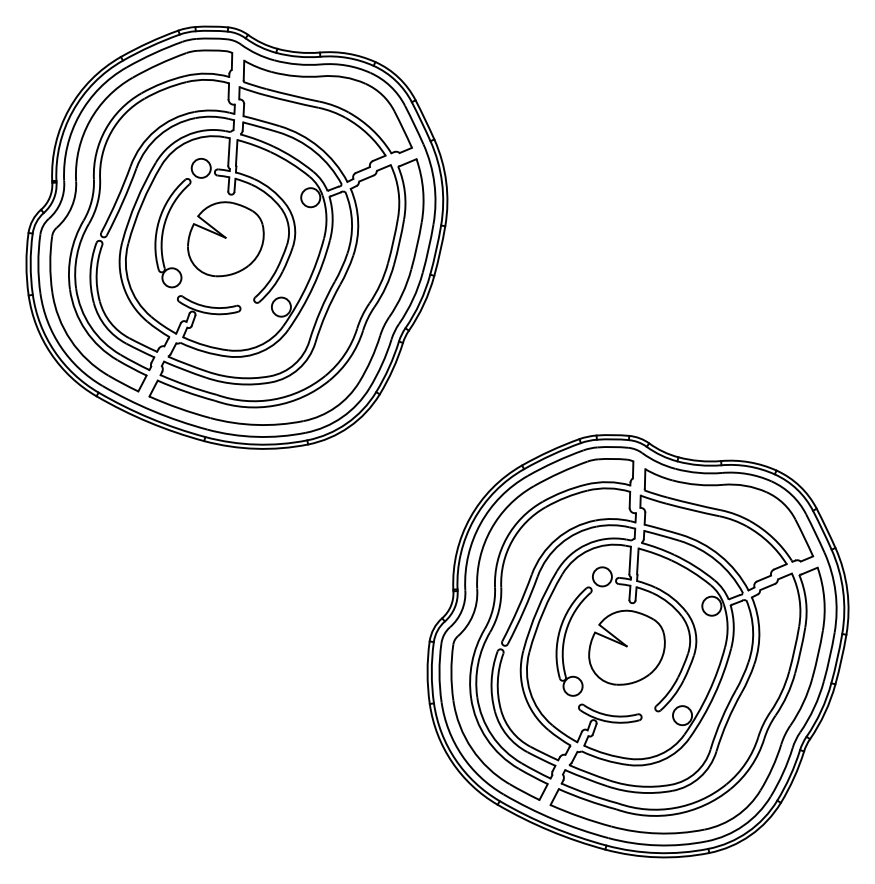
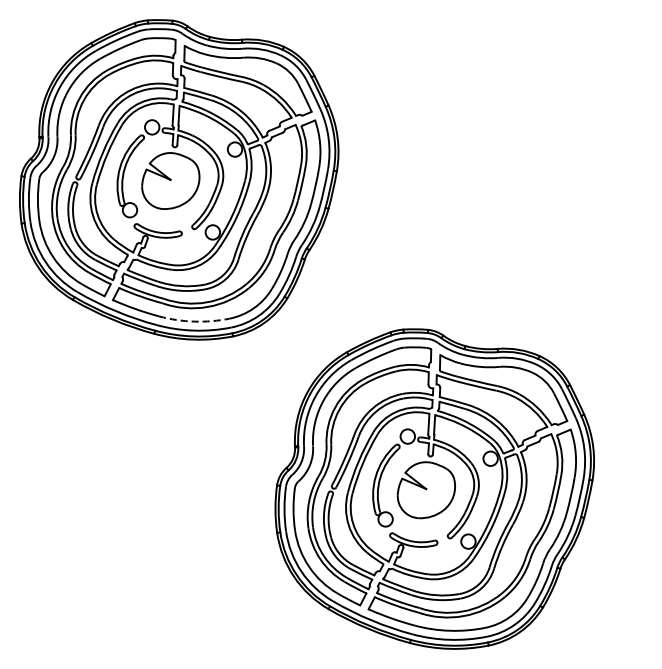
arc: (257, 424) -> (194, 321), solid -> dashed
part: (637, 645) -> (434, 488), moved

